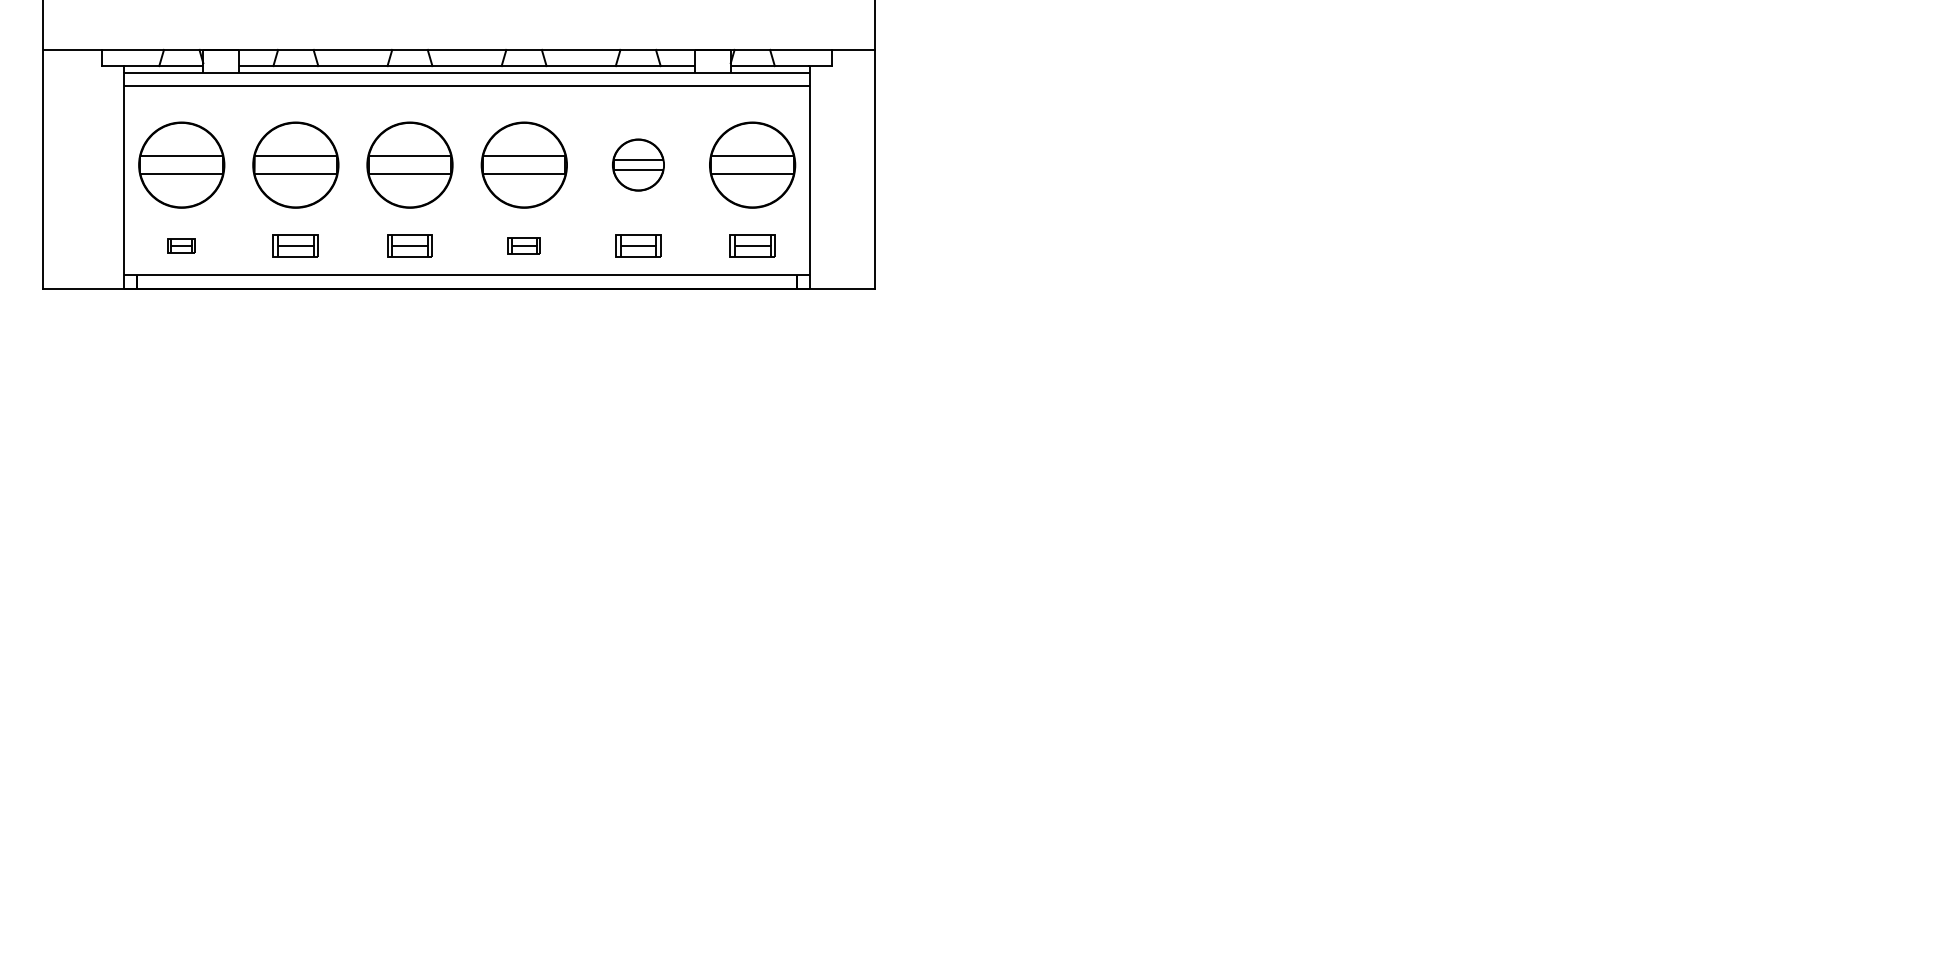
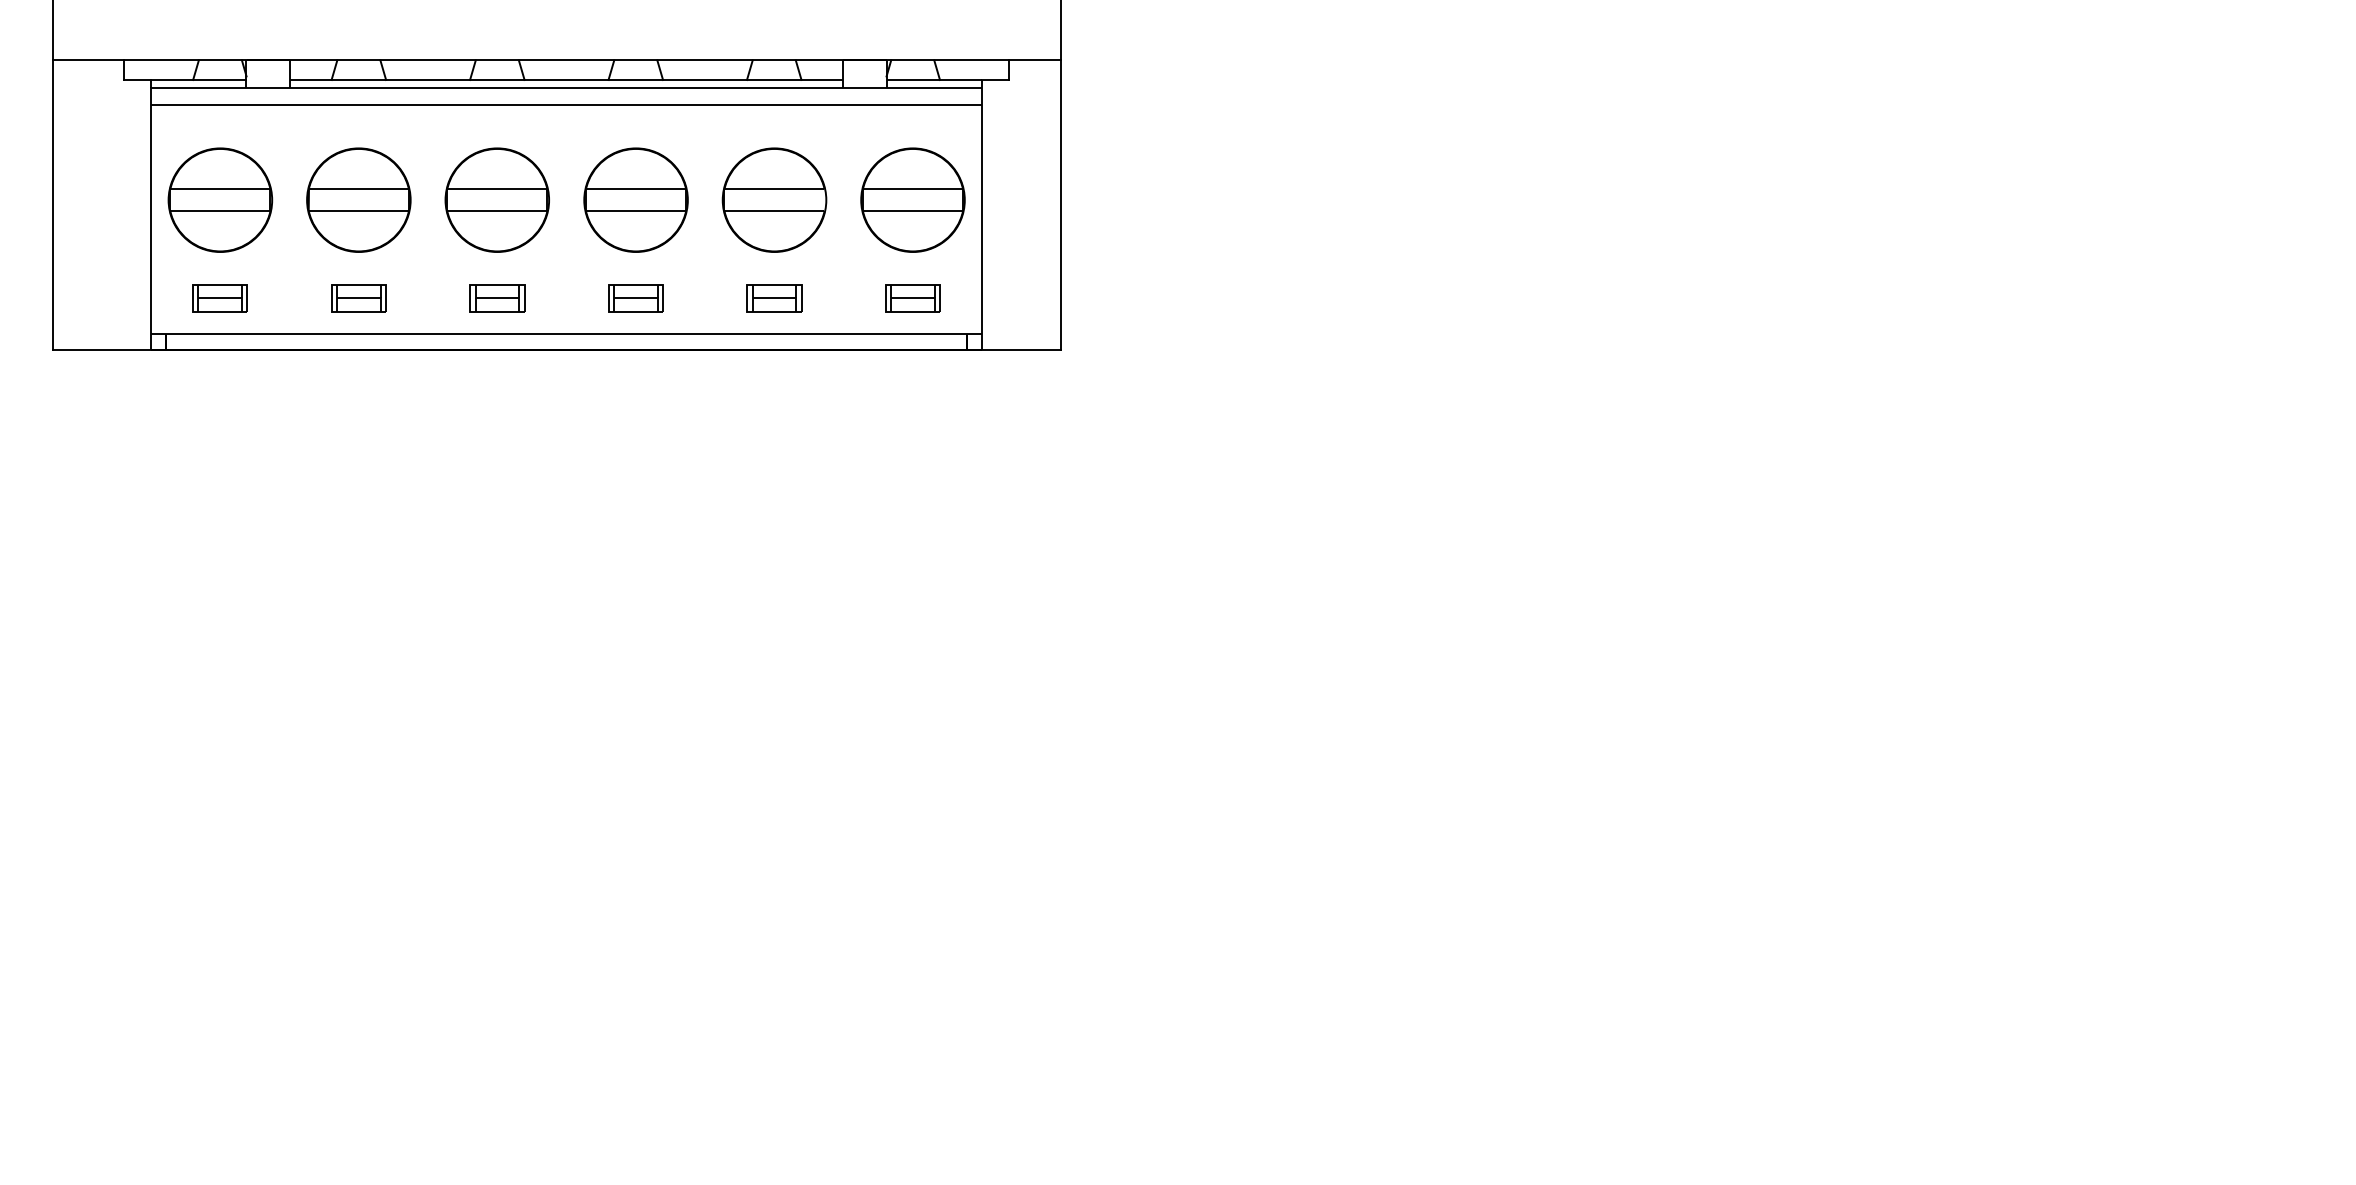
part: (638, 164) -> (774, 199), size x1.67
part: (181, 246) -> (219, 298), size x1.67
part: (523, 246) -> (635, 298), size x1.43

